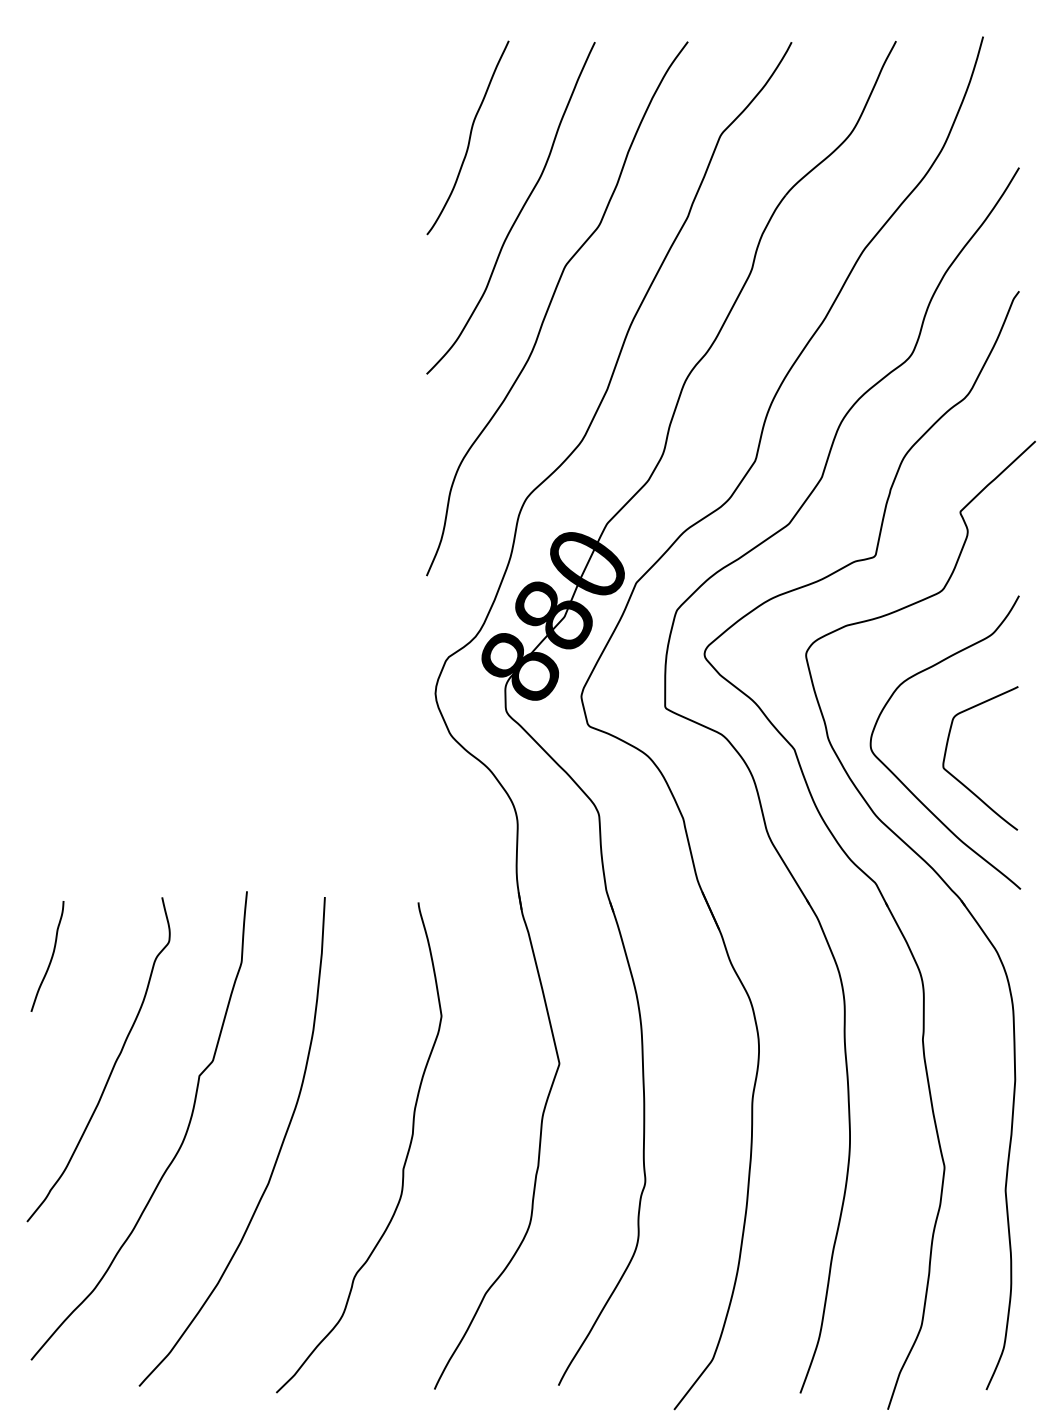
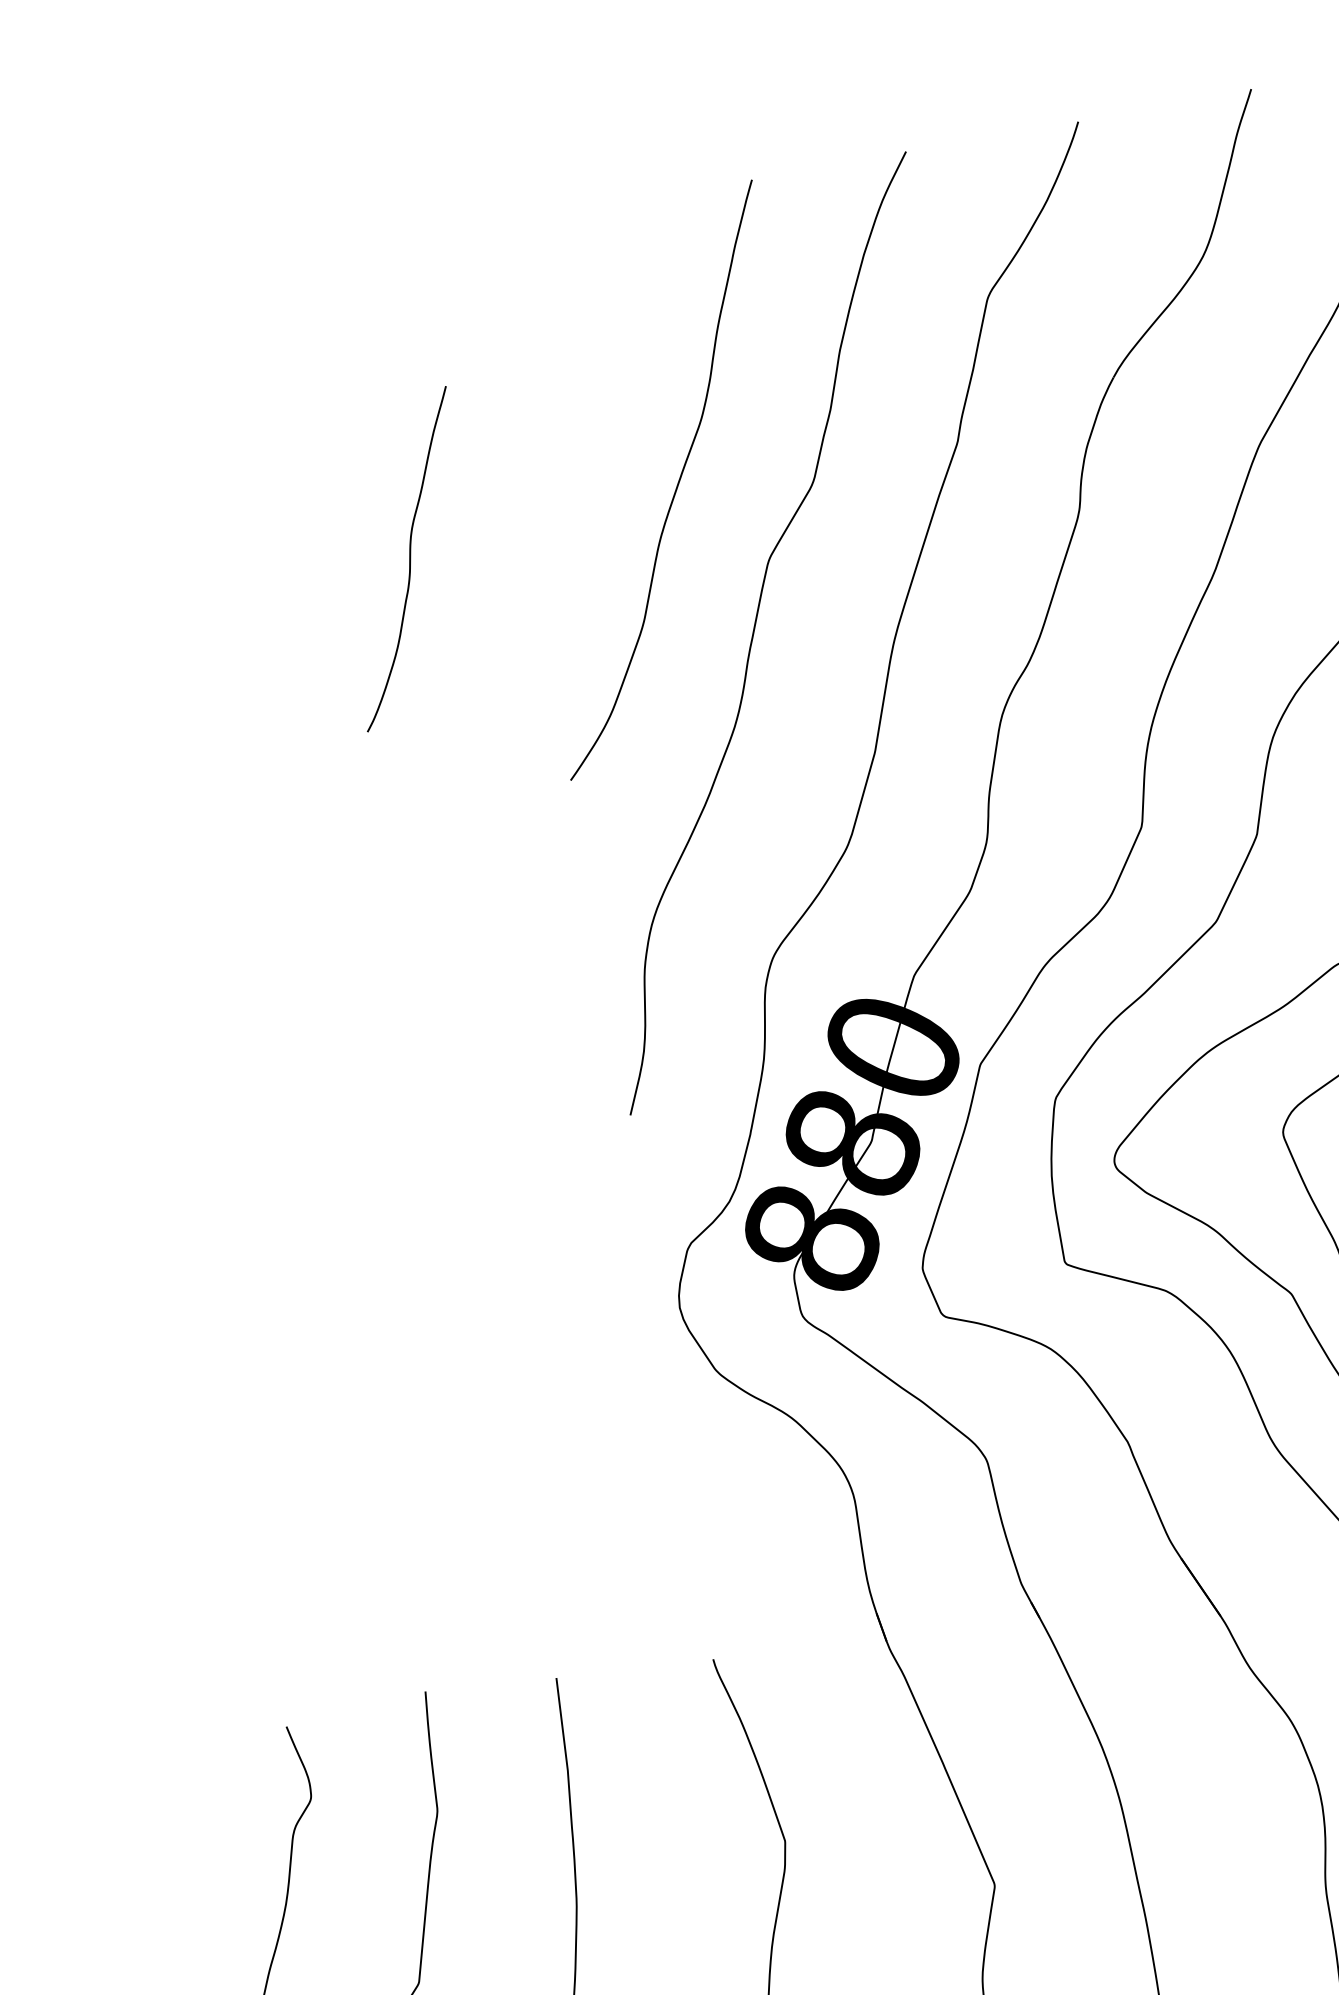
curve: (469, 137) -> (409, 558), moved
curve: (50, 958) -> (119, 1861), removed

